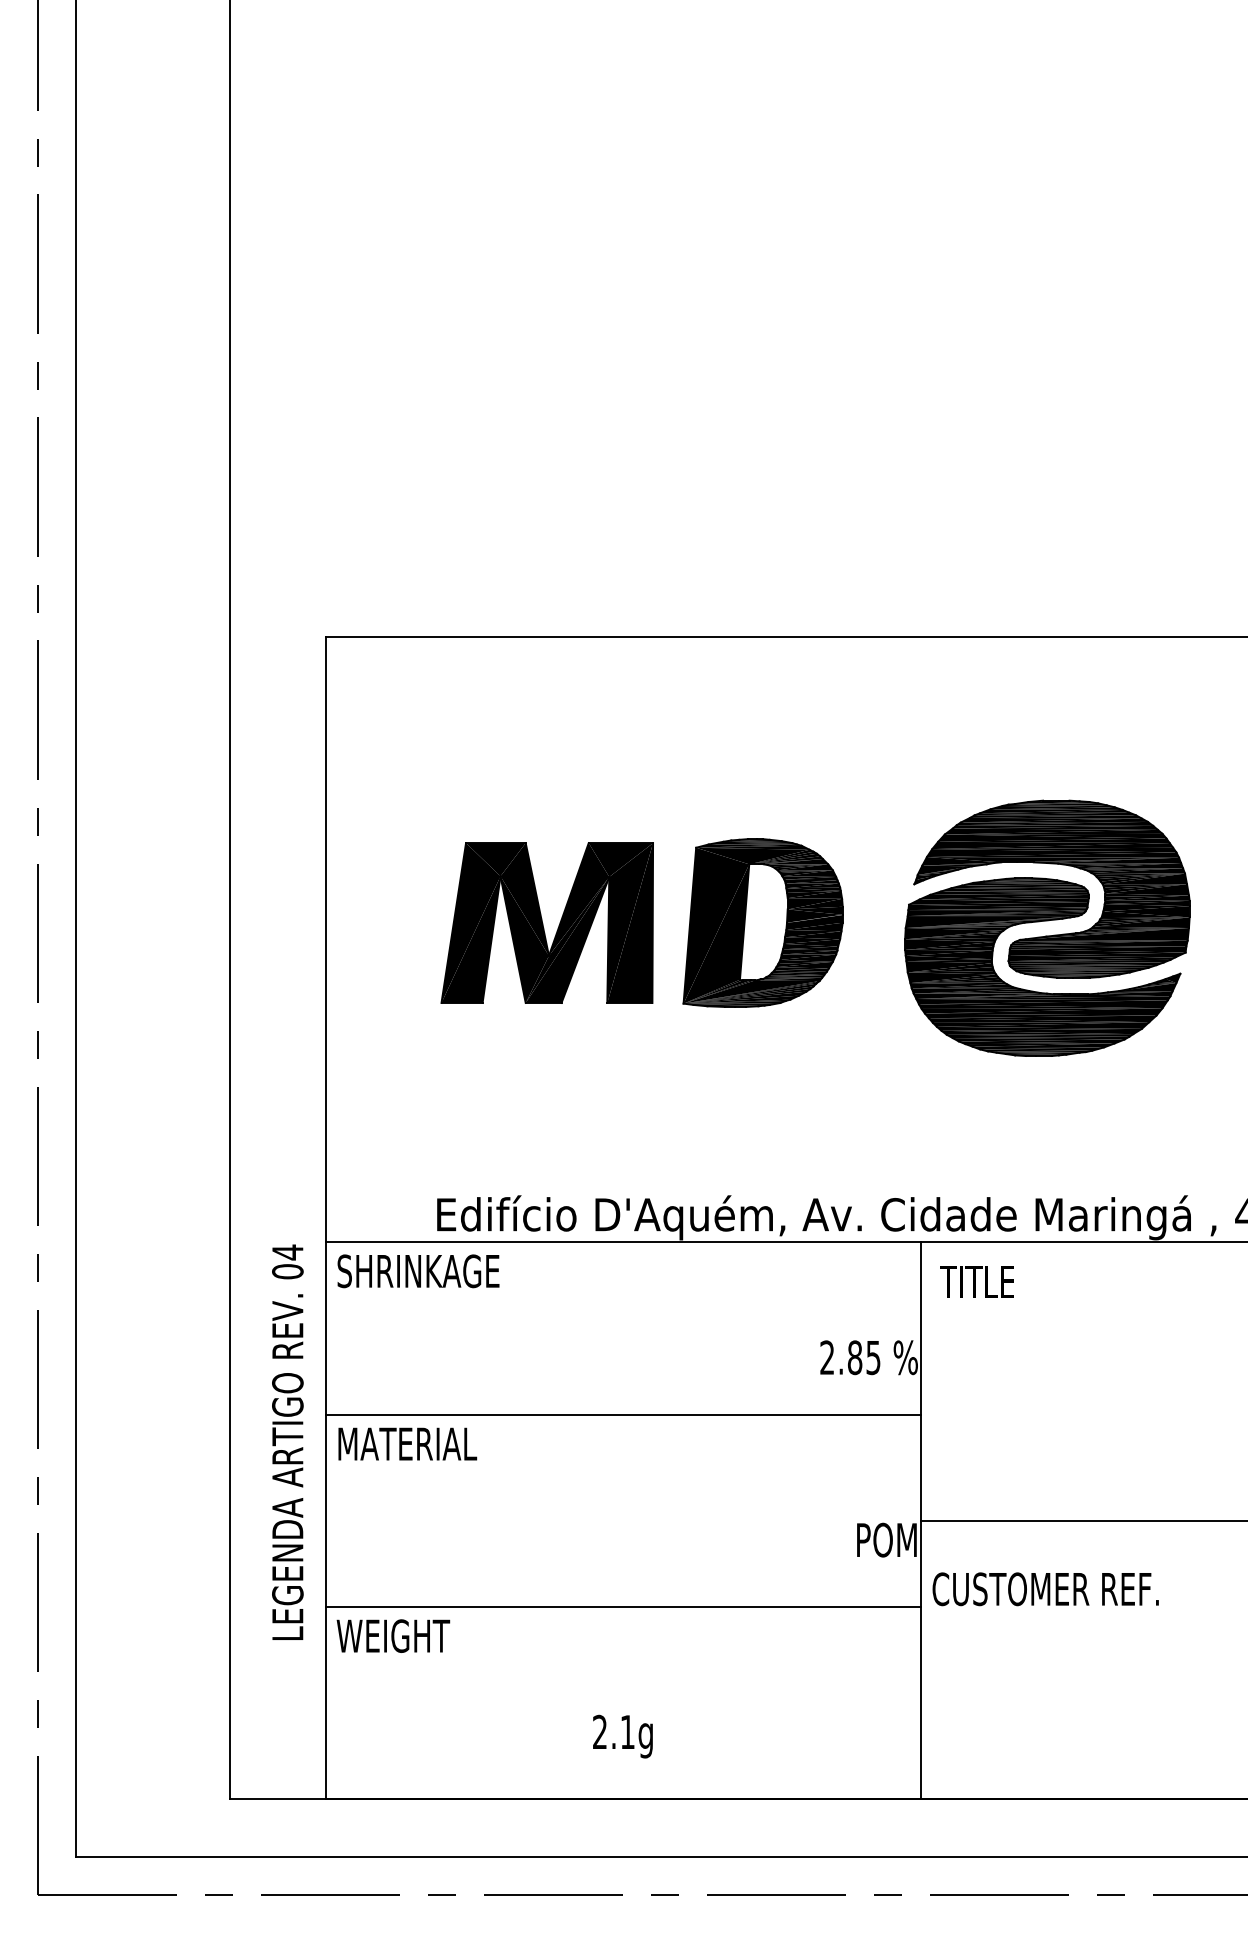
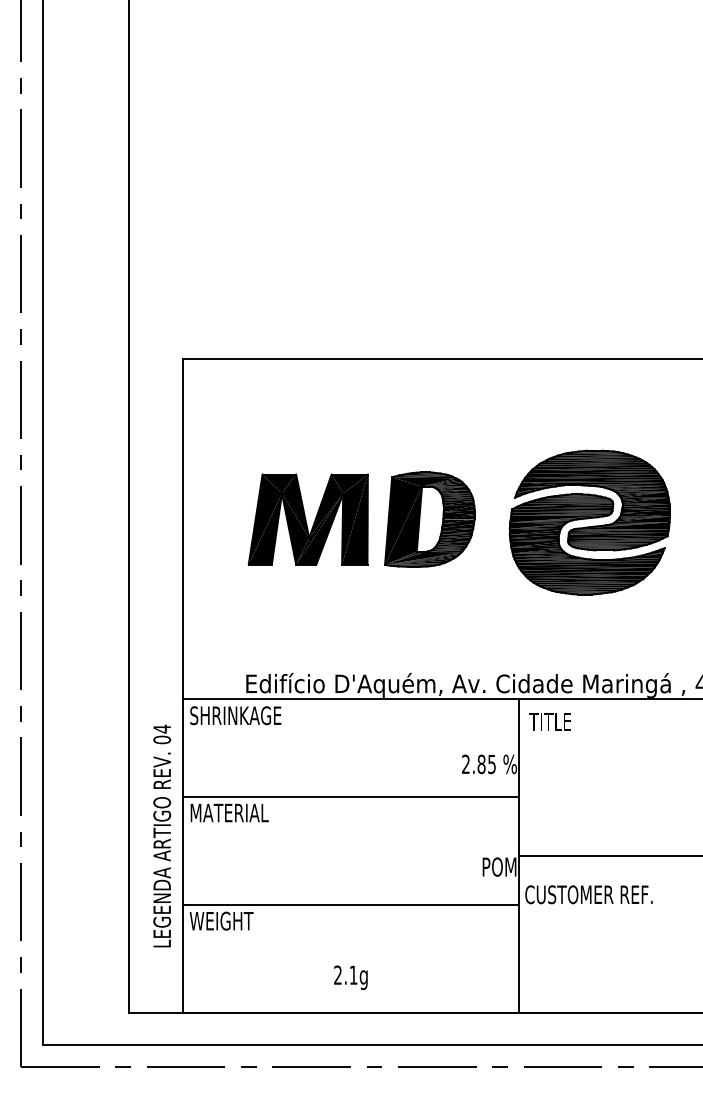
text: (288, 1441) -> (162, 835), moved

